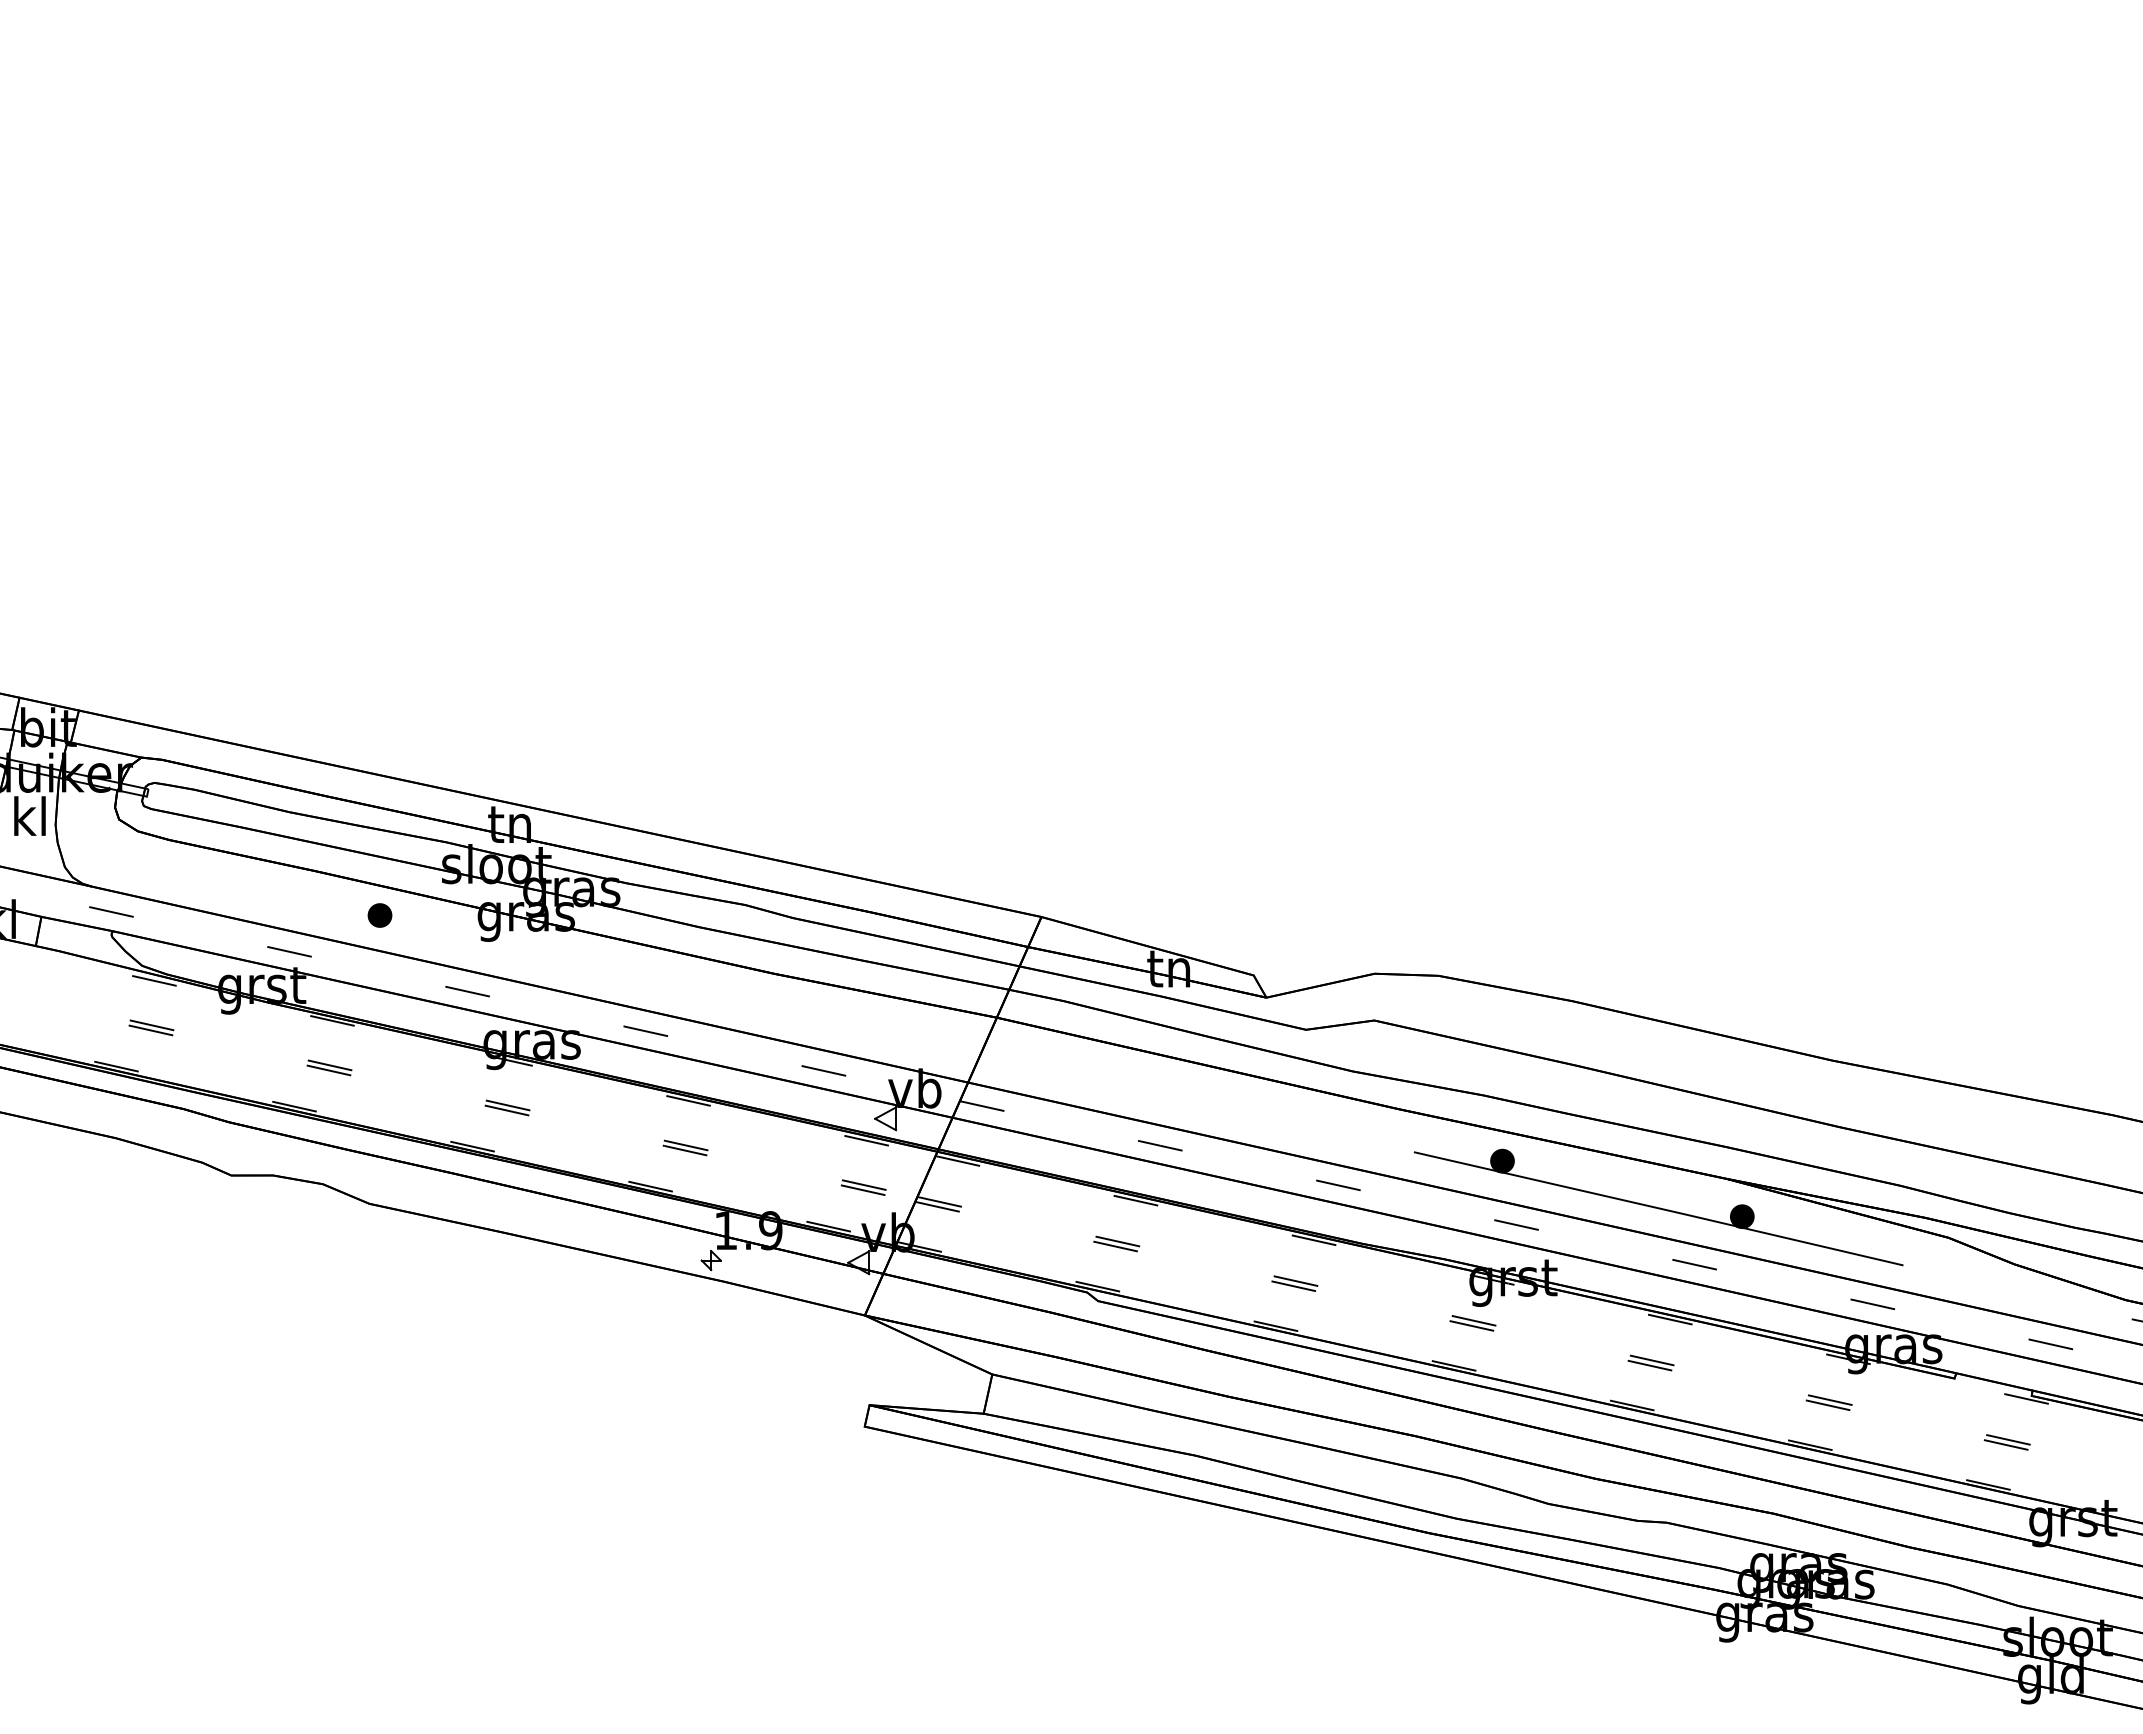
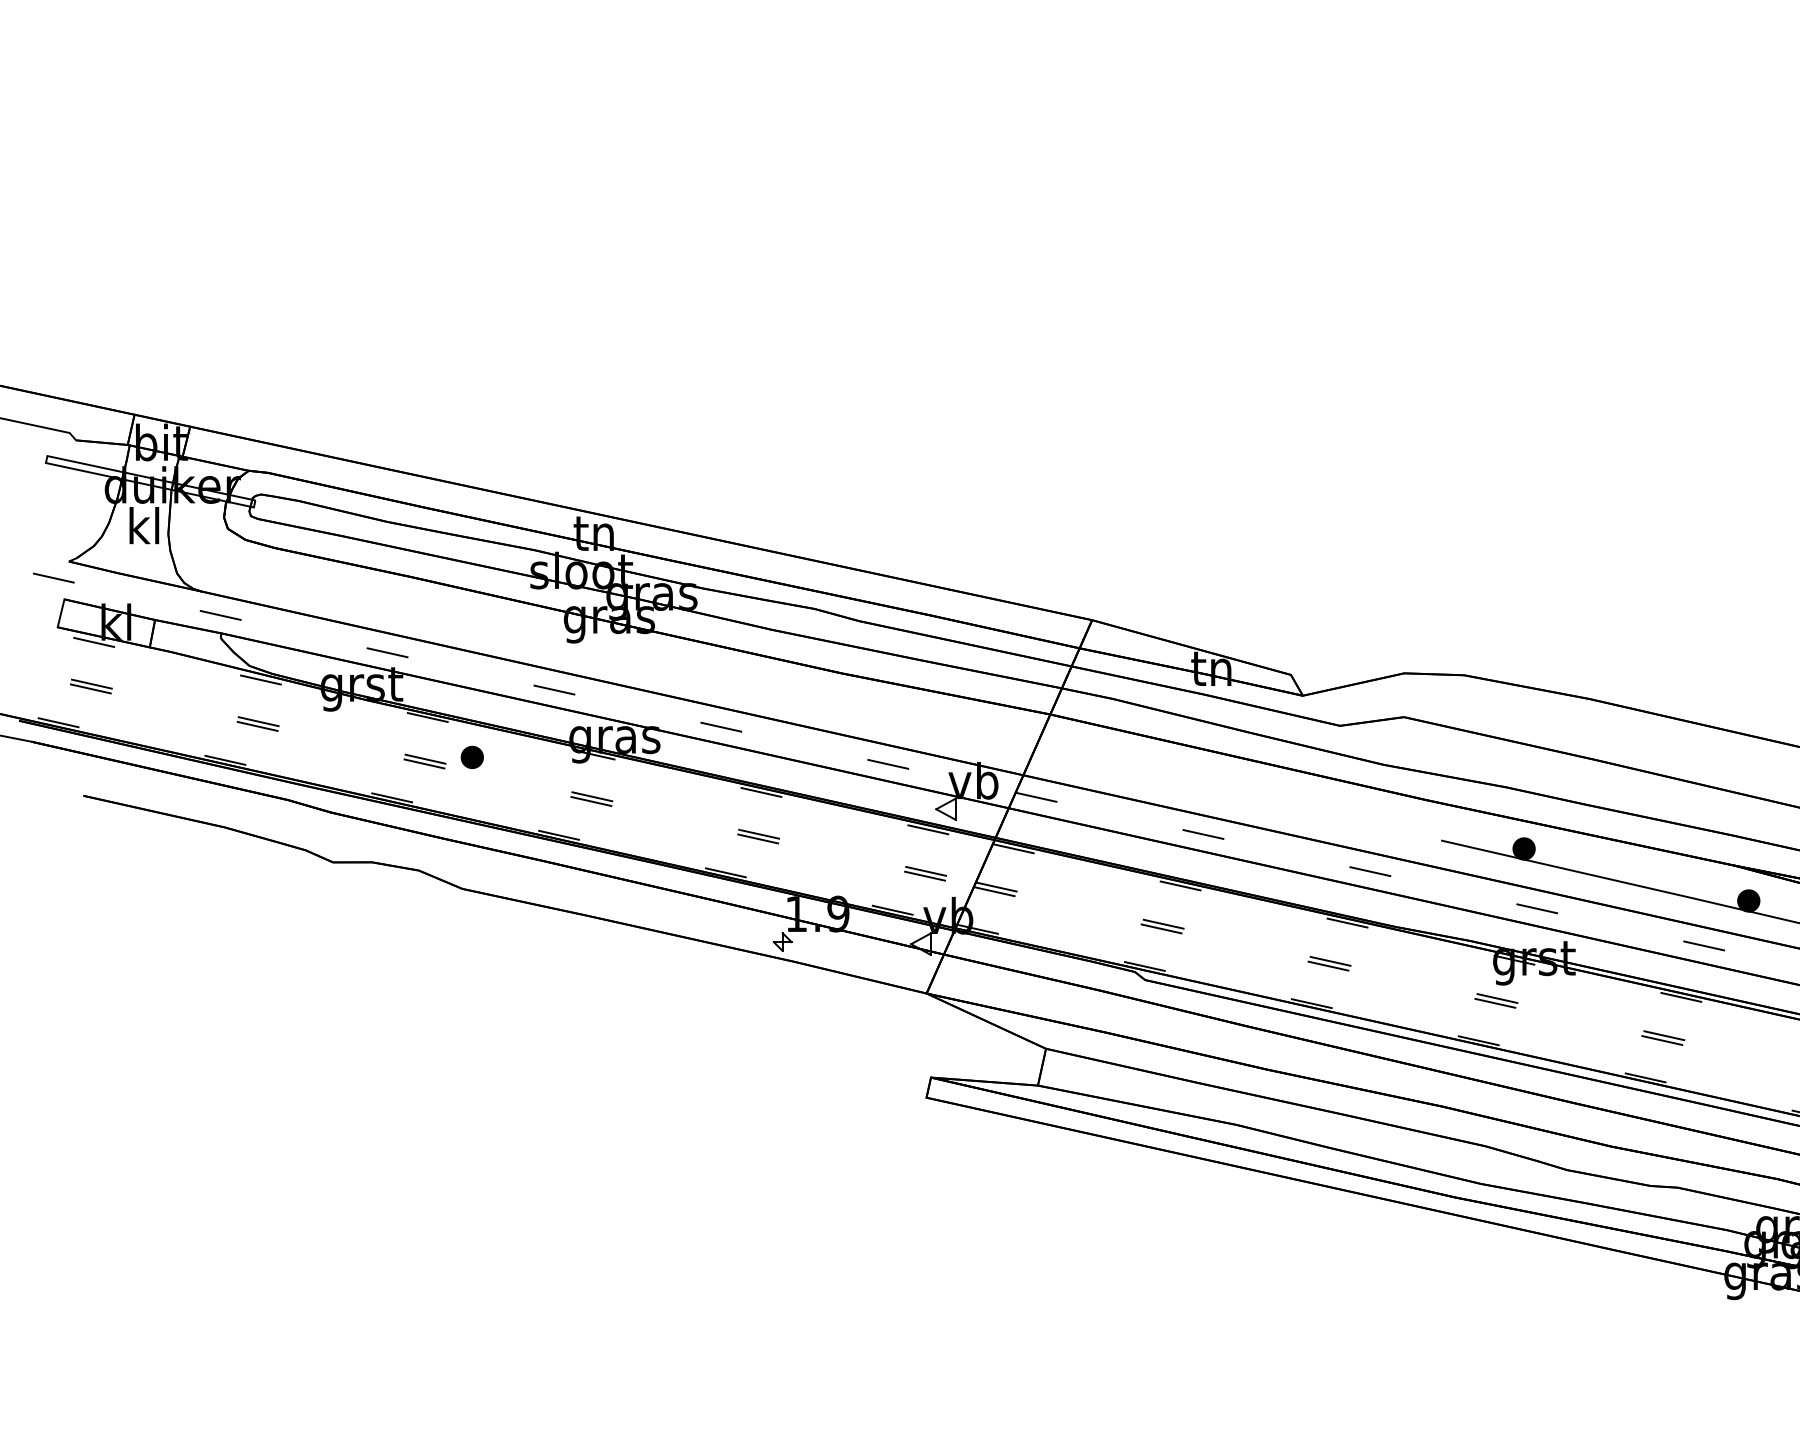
part: (379, 915) -> (471, 757), moved

